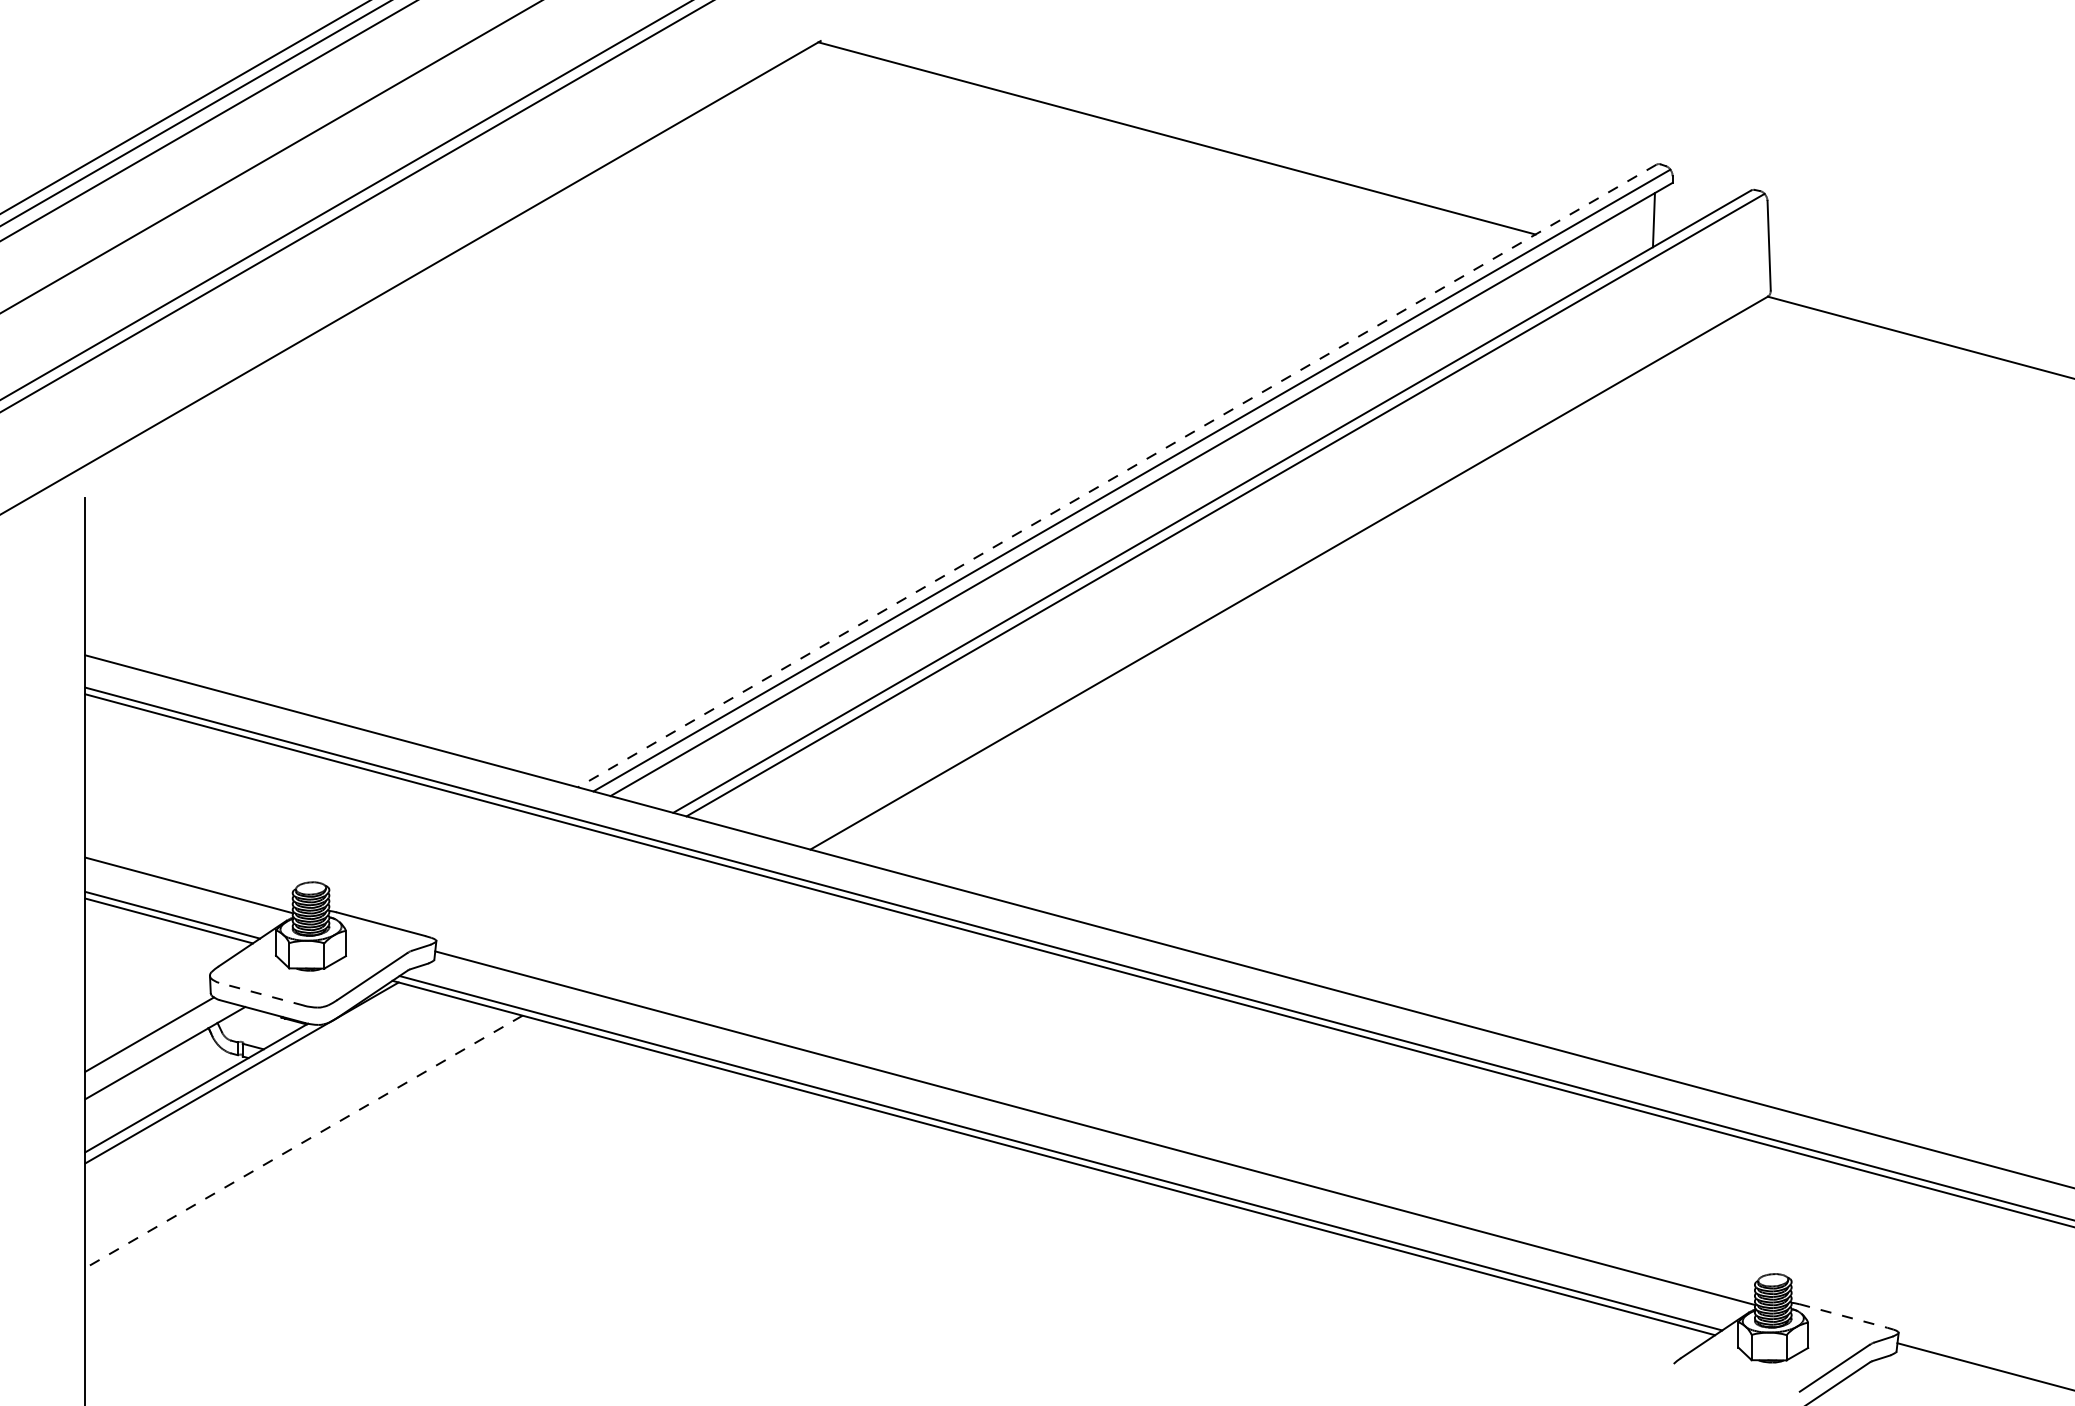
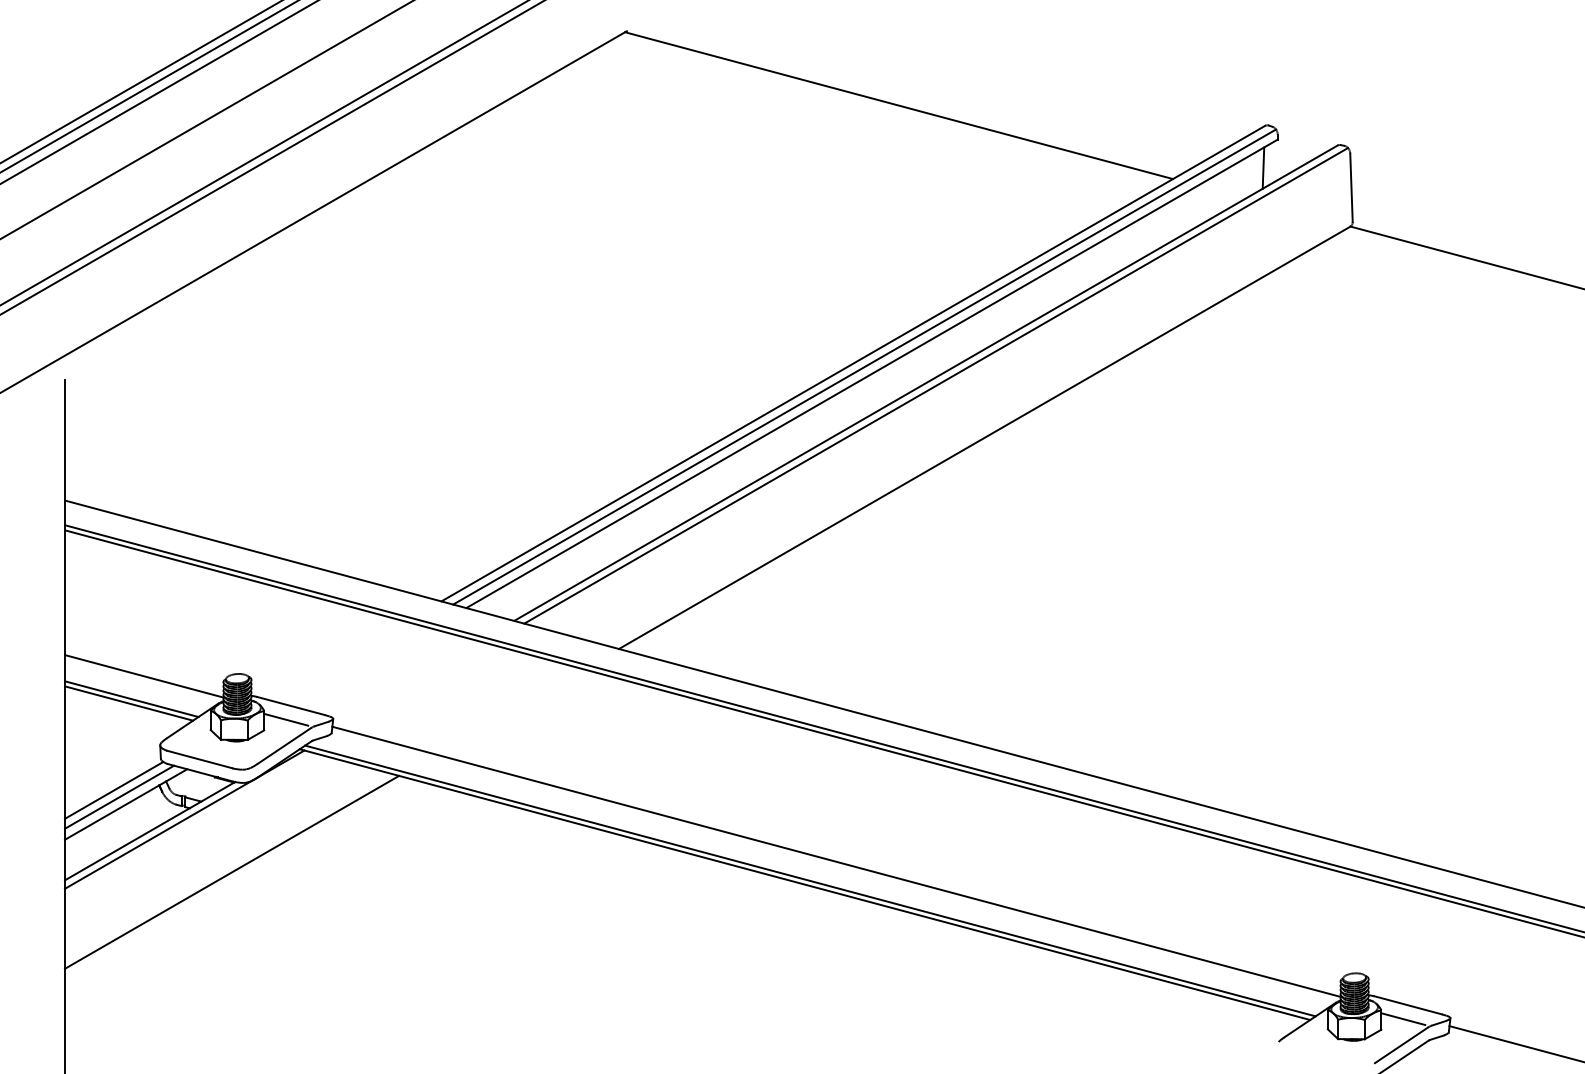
line: (1117, 475) -> (853, 363), dashed -> solid
line: (375, 941) -> (286, 719), added
line: (261, 994) -> (199, 759), dashed -> solid
line: (156, 1042) -> (119, 796), added
line: (304, 1142) -> (232, 872), dashed -> solid
line: (1843, 1316) -> (1408, 1005), dashed -> solid
line: (1837, 1334) -> (1403, 1019), added

